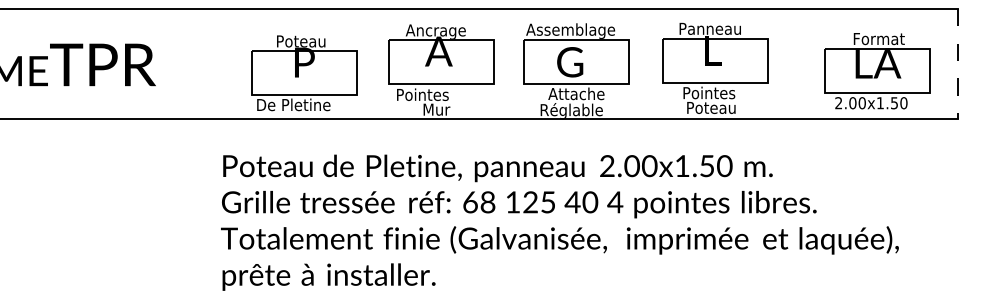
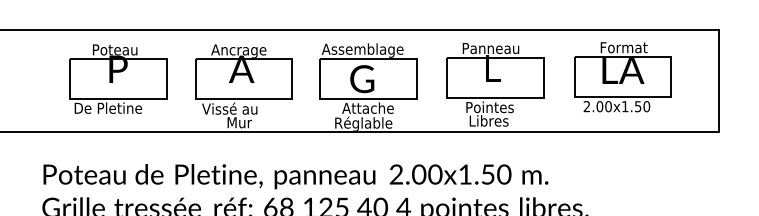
line: (958, 64) -> (718, 81), dashed -> solid
part: (877, 71) -> (622, 77), moved
part: (304, 73) -> (118, 79), moved
text: (425, 94) -> (229, 108), Pointes -> Vissé au
text: (711, 107) -> (492, 120), Poteau -> Libres

